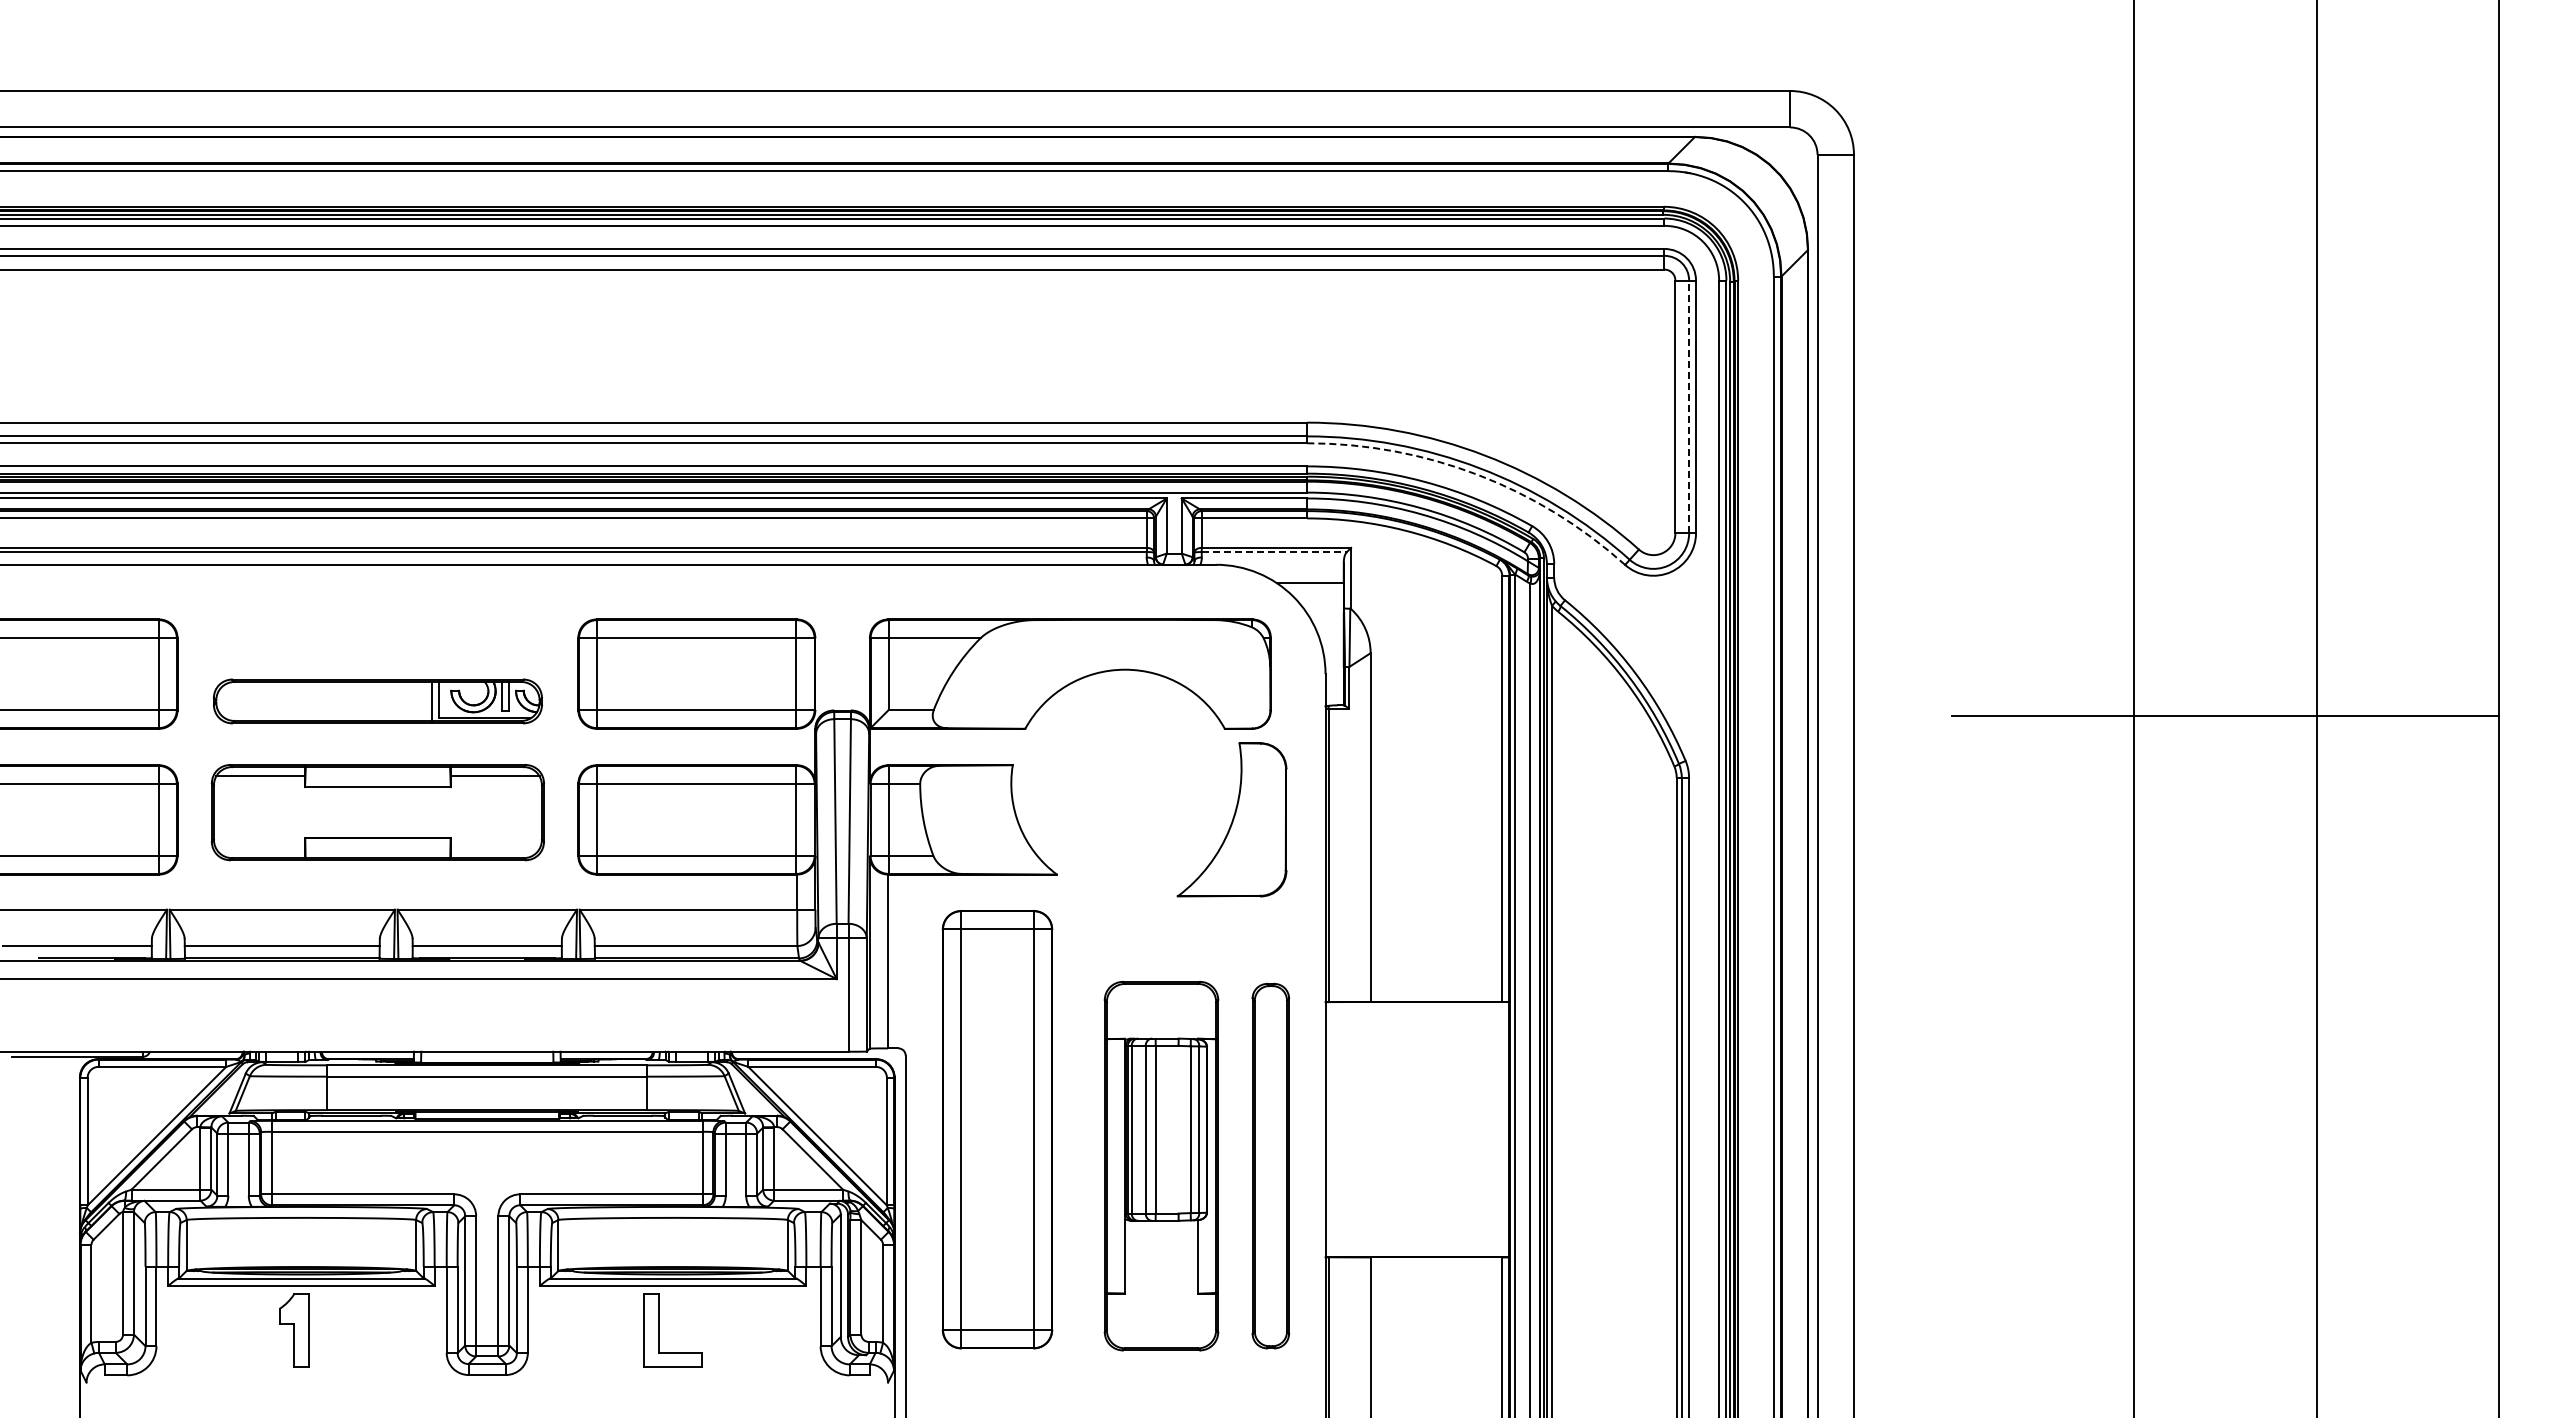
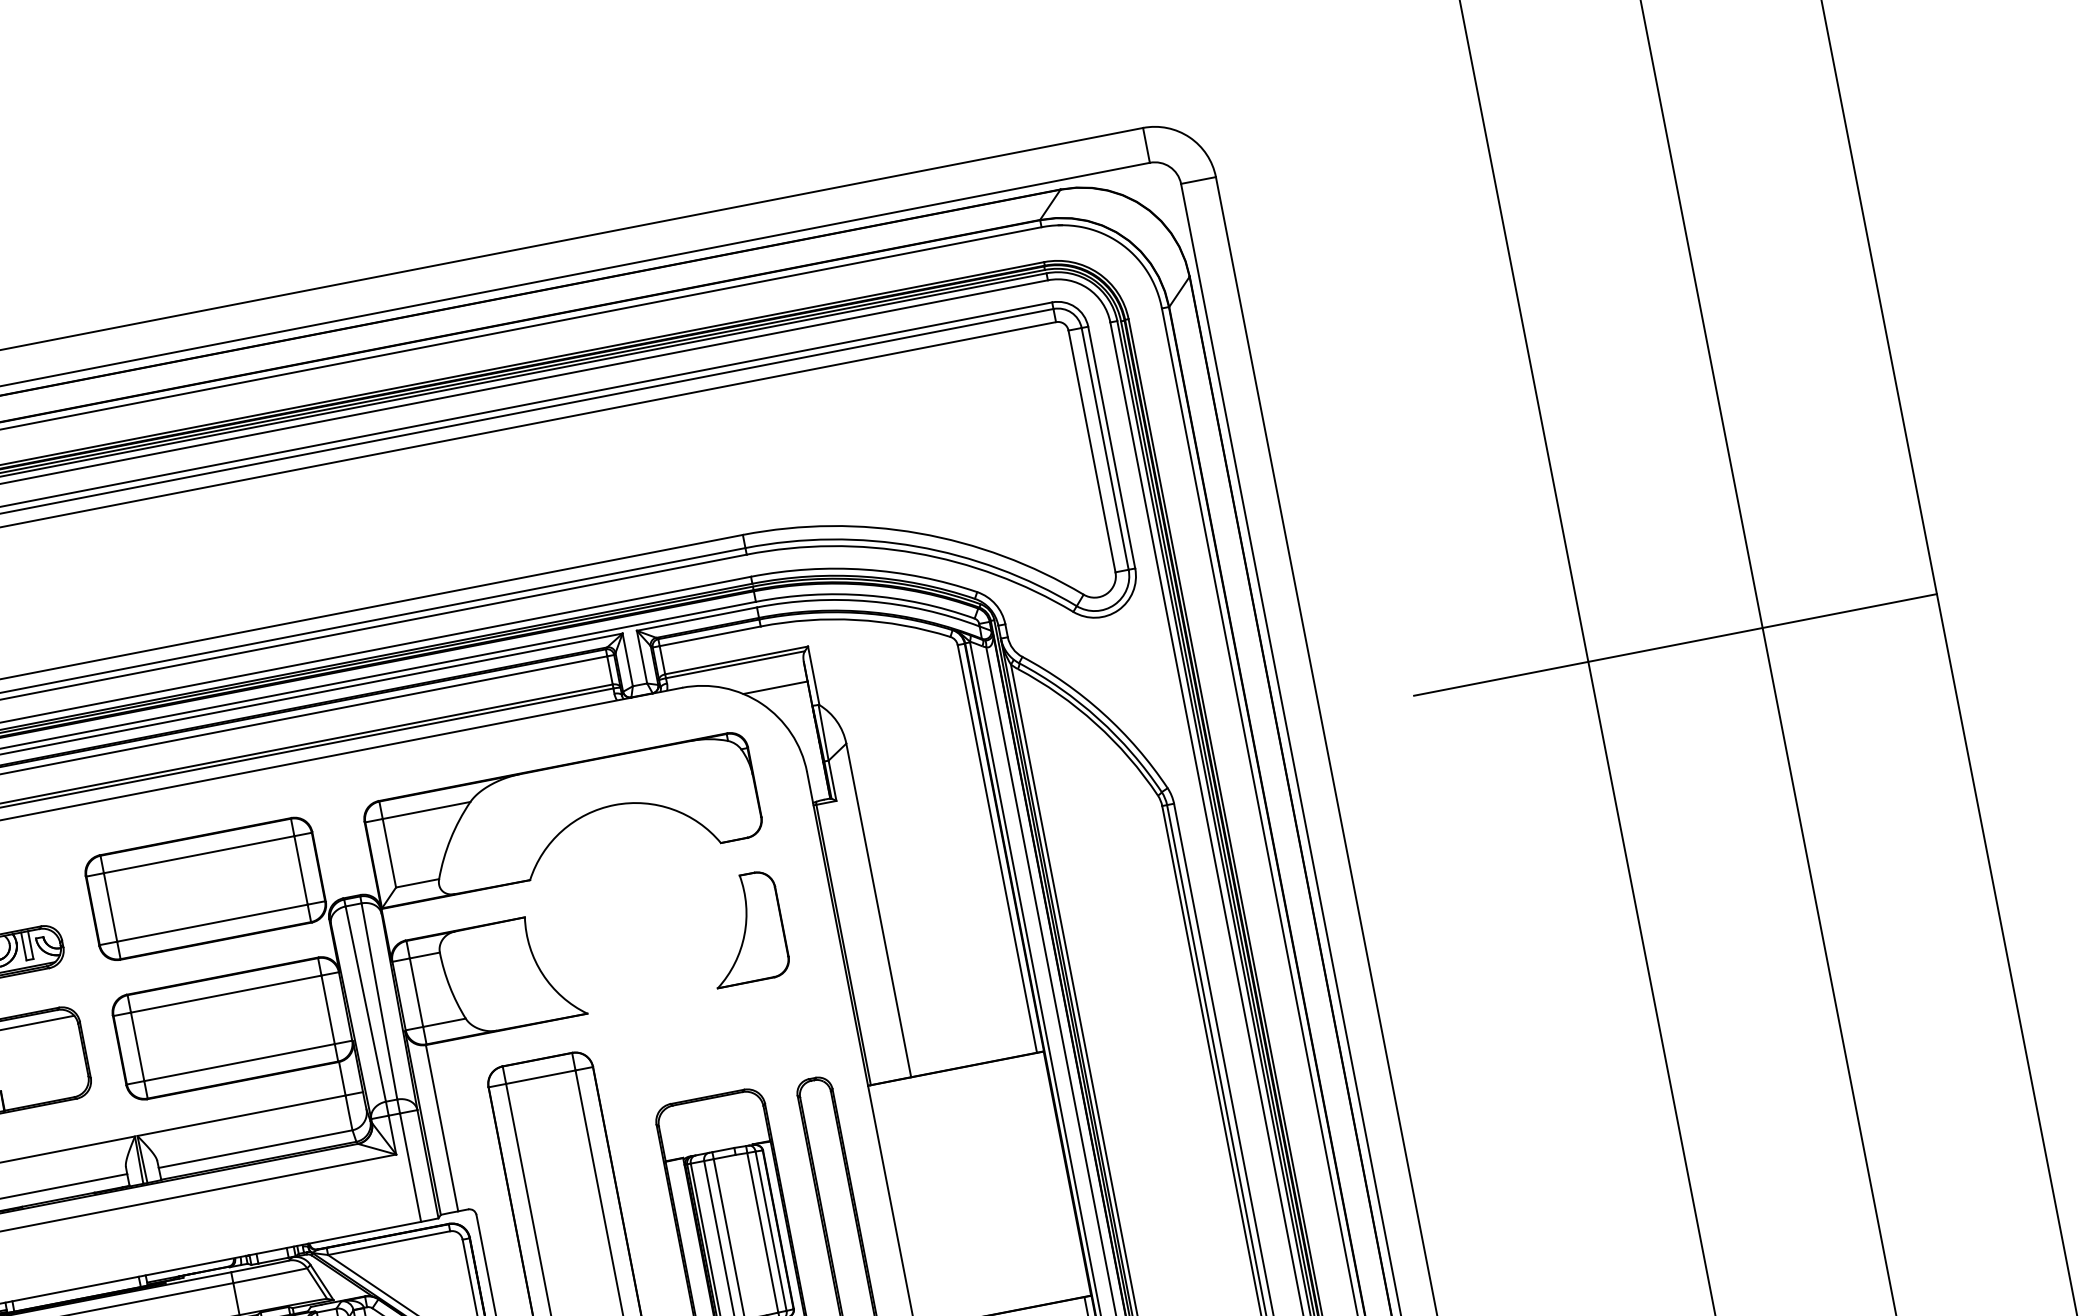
line: (1689, 406) -> (1105, 448), dashed -> solid
arc: (1477, 474) -> (915, 552), dashed -> solid
line: (1274, 552) -> (735, 665), dashed -> solid
part: (1231, 819) -> (744, 928), size x0.71

